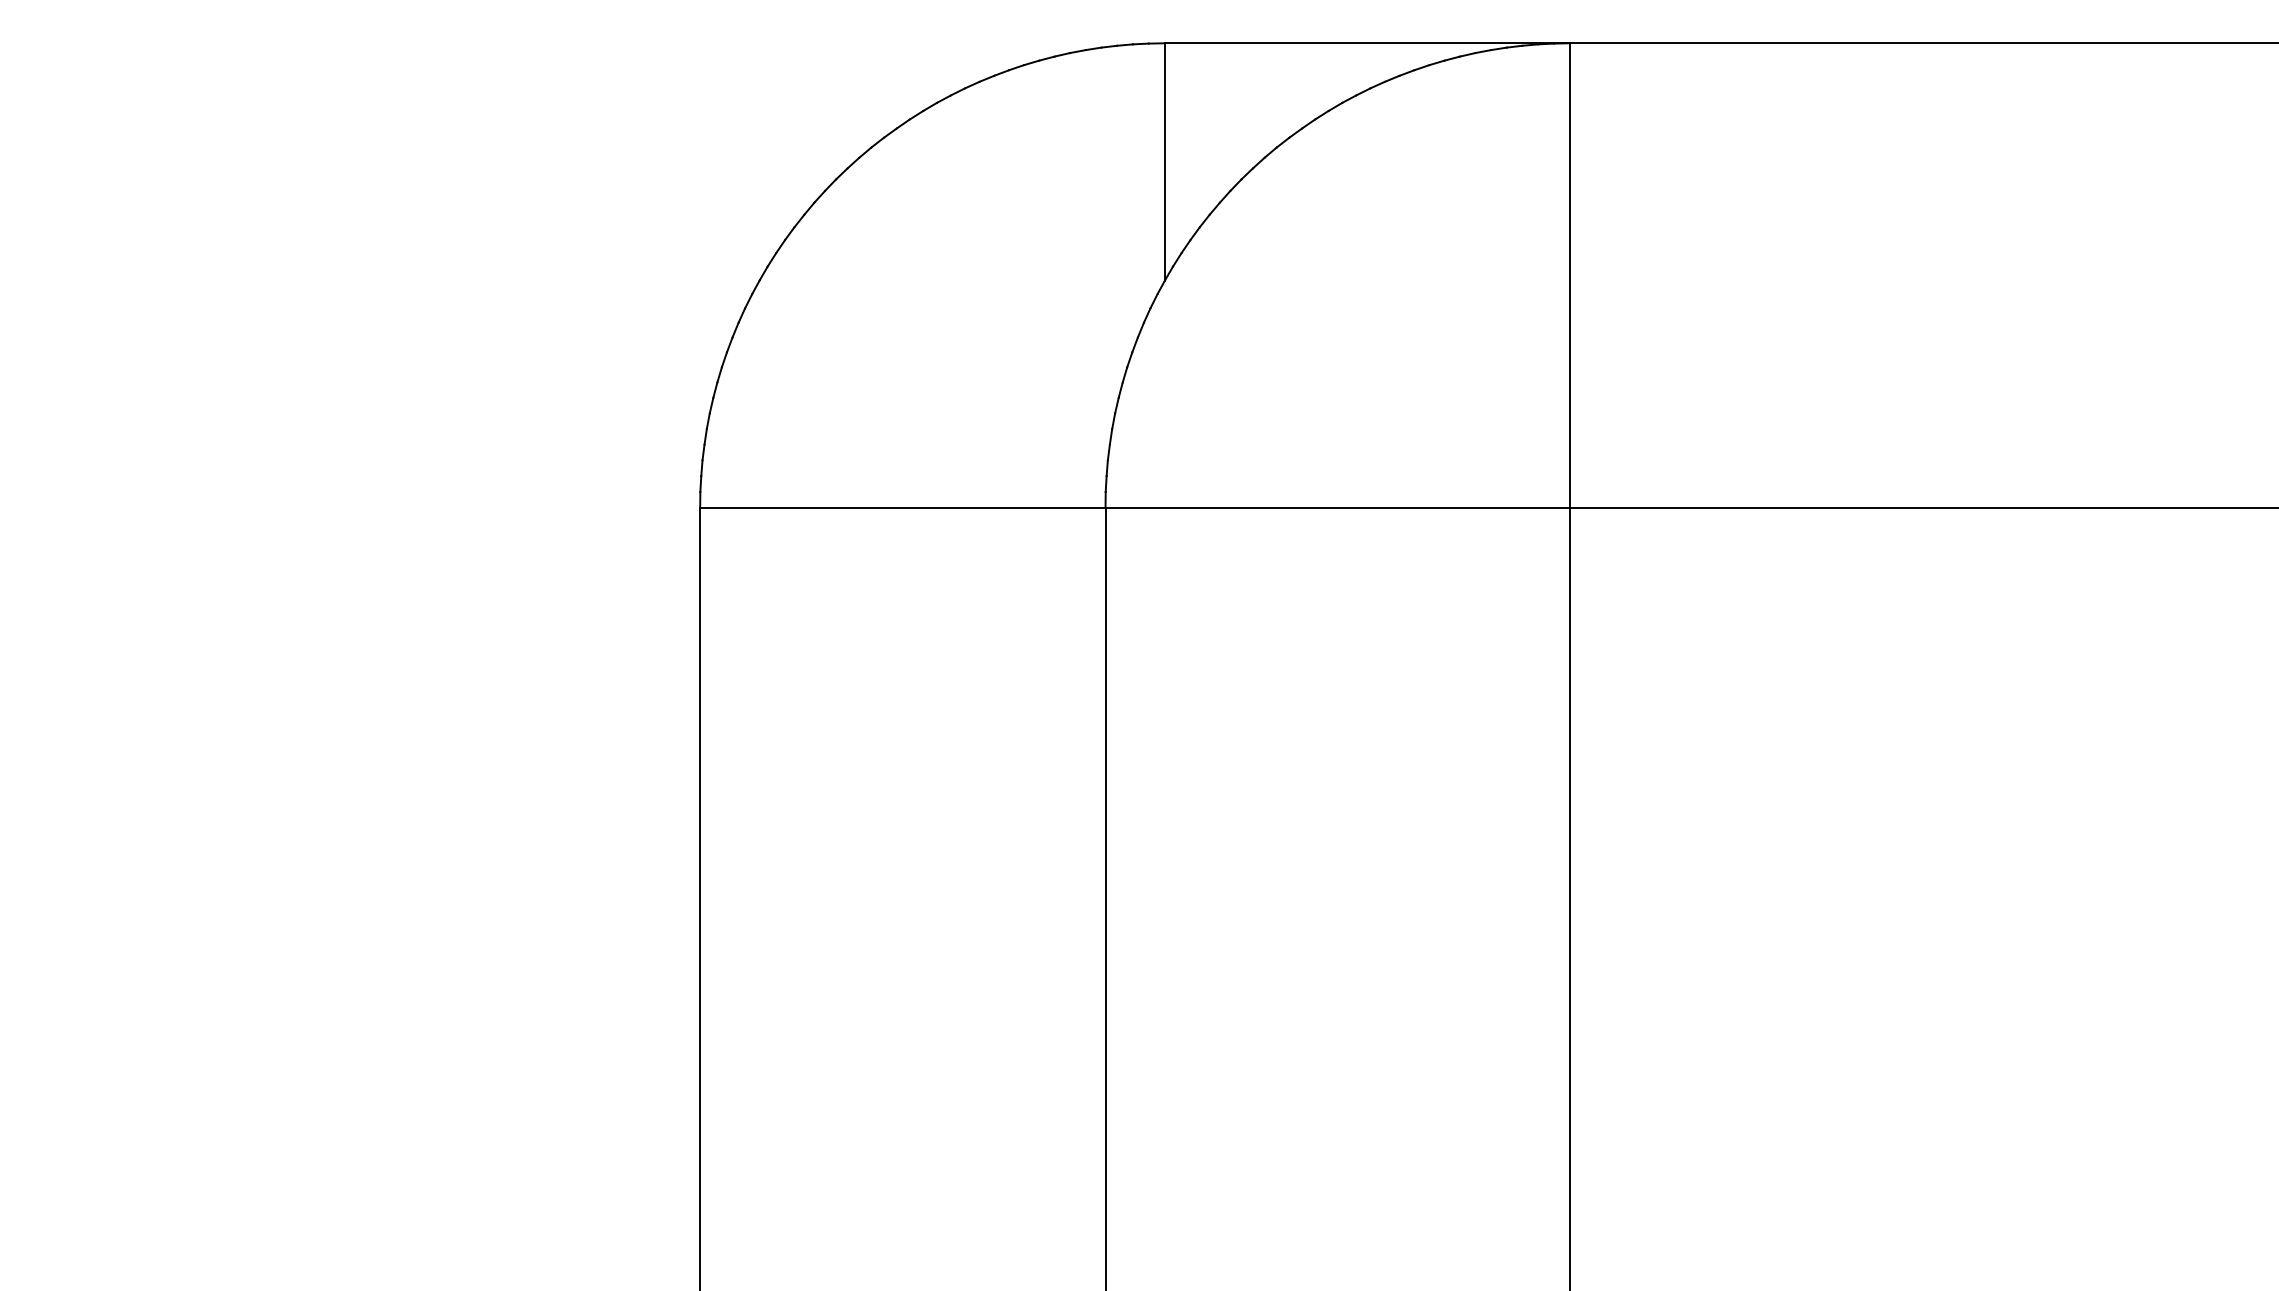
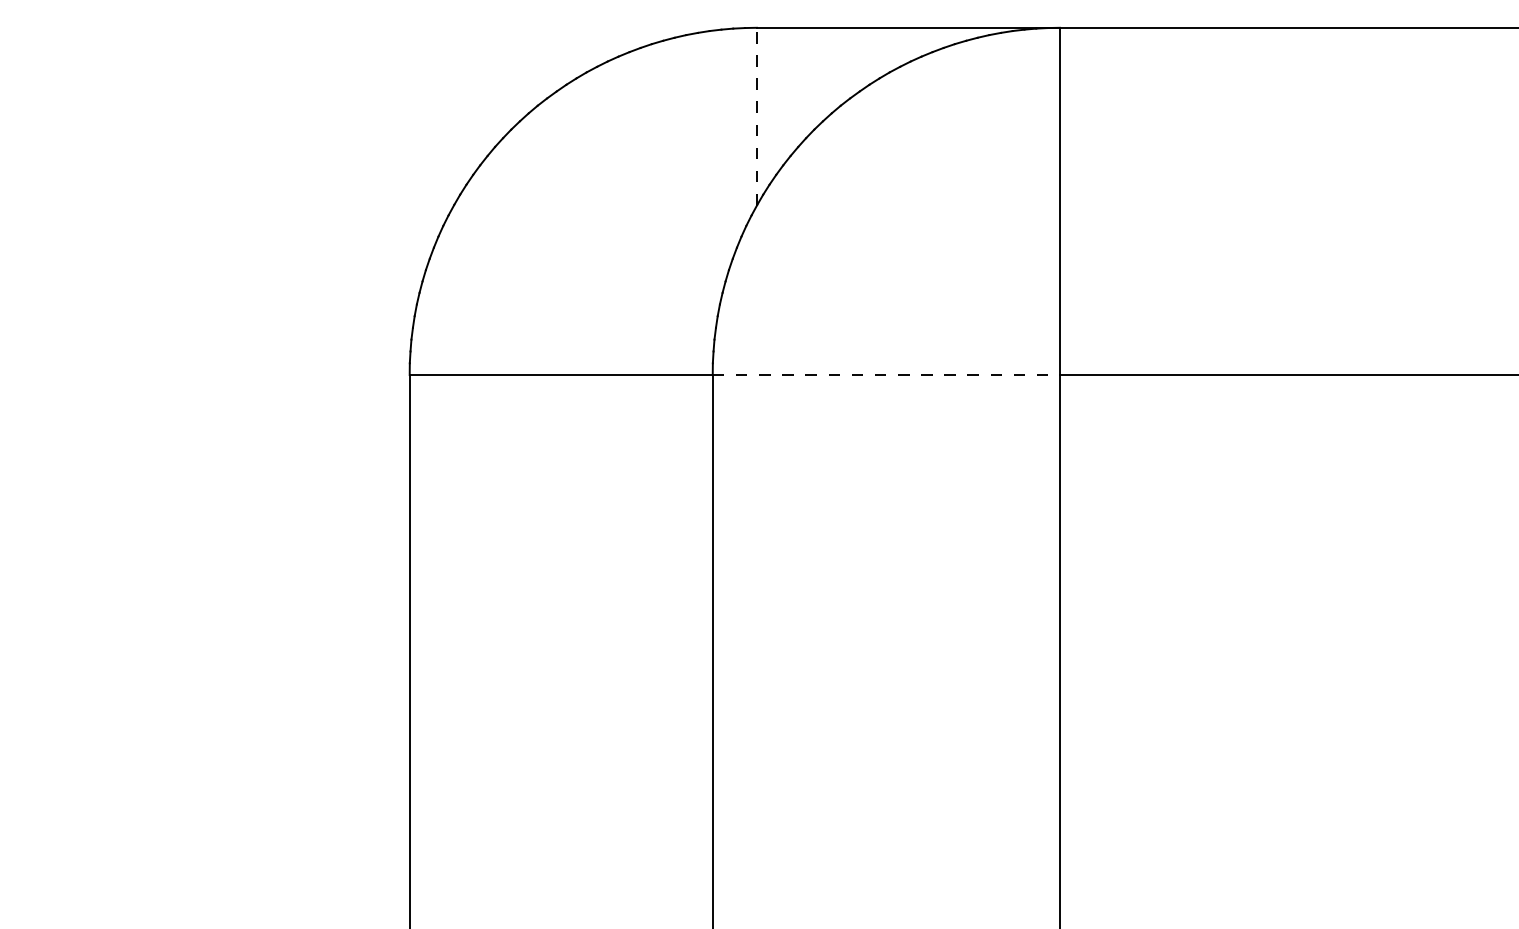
line: (1164, 162) -> (756, 116), solid -> dashed
line: (1338, 507) -> (886, 374), solid -> dashed

